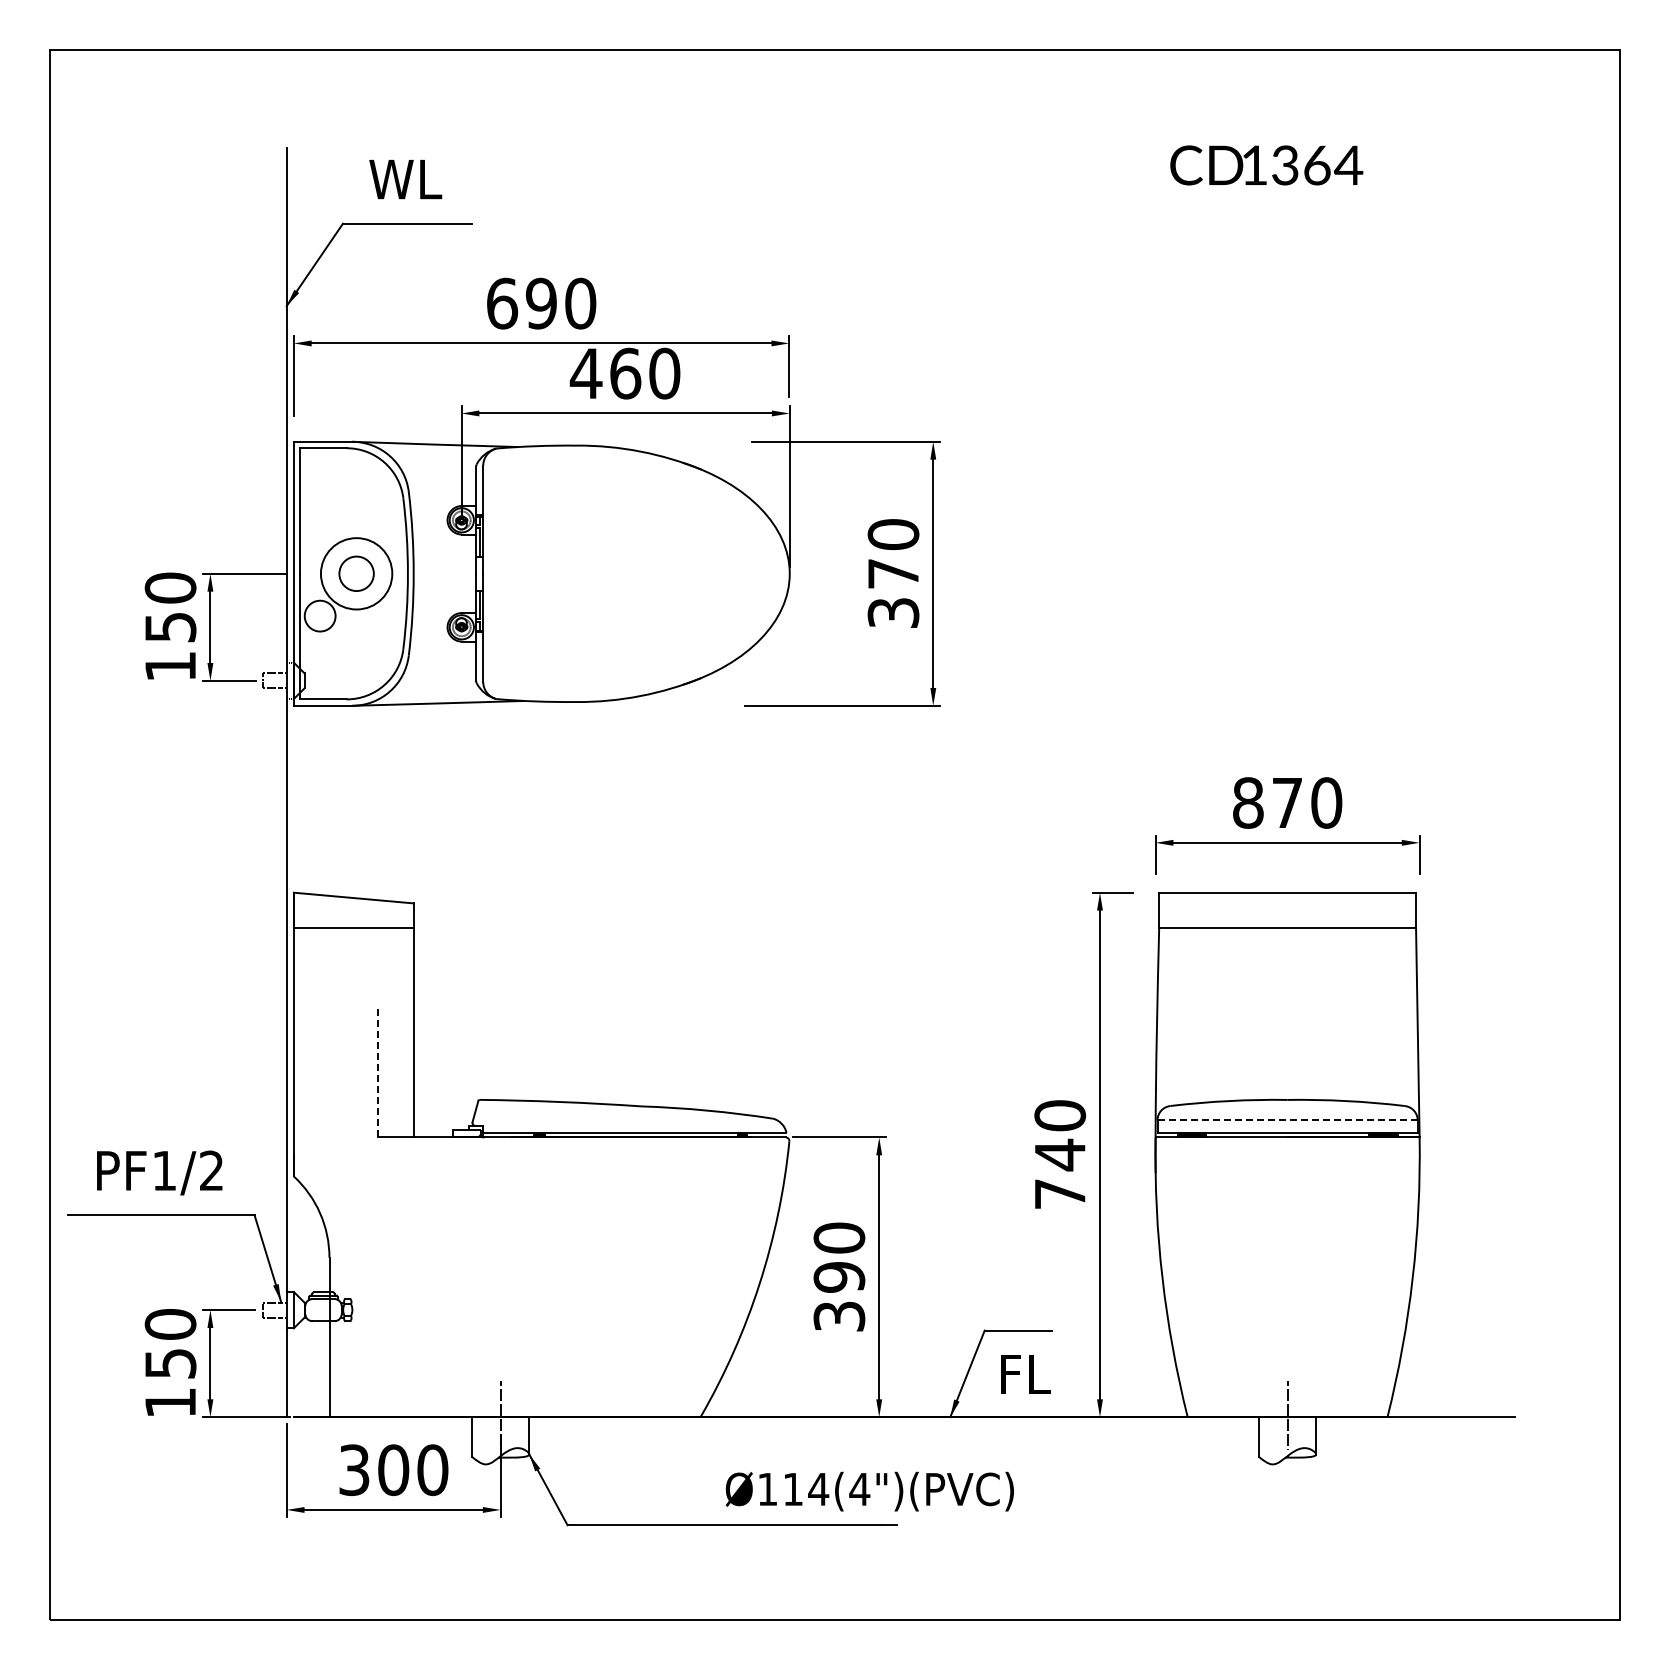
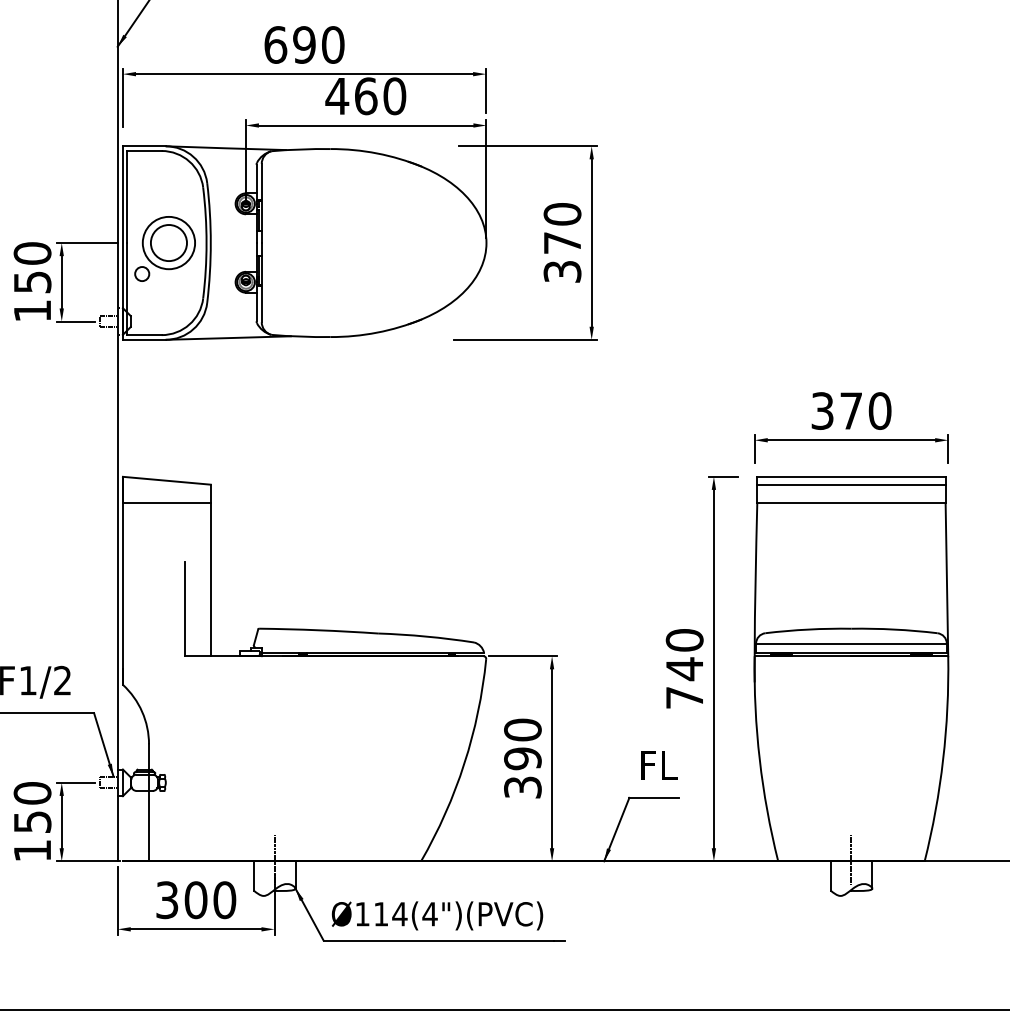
circle: (356, 573) -> (168, 242), size x1.43
circle: (319, 615) -> (141, 273), size x0.62
text: (1248, 802) -> (822, 410), 870 -> 370
line: (1287, 903) -> (851, 484), added
line: (378, 1072) -> (184, 608), dashed -> solid
line: (1288, 1120) -> (852, 643), dashed -> solid
text: (1025, 1374) -> (659, 765), moved
text: (869, 1491) -> (437, 915), moved

